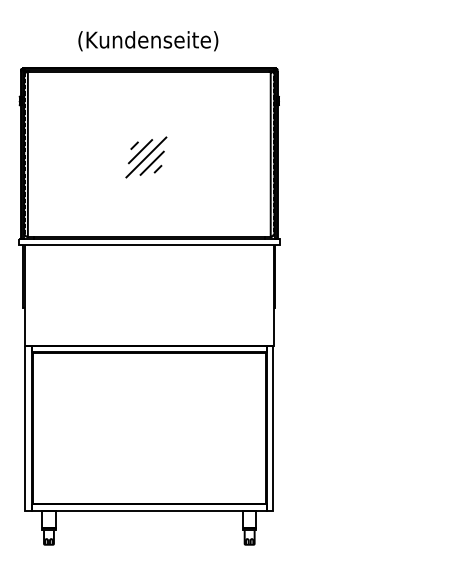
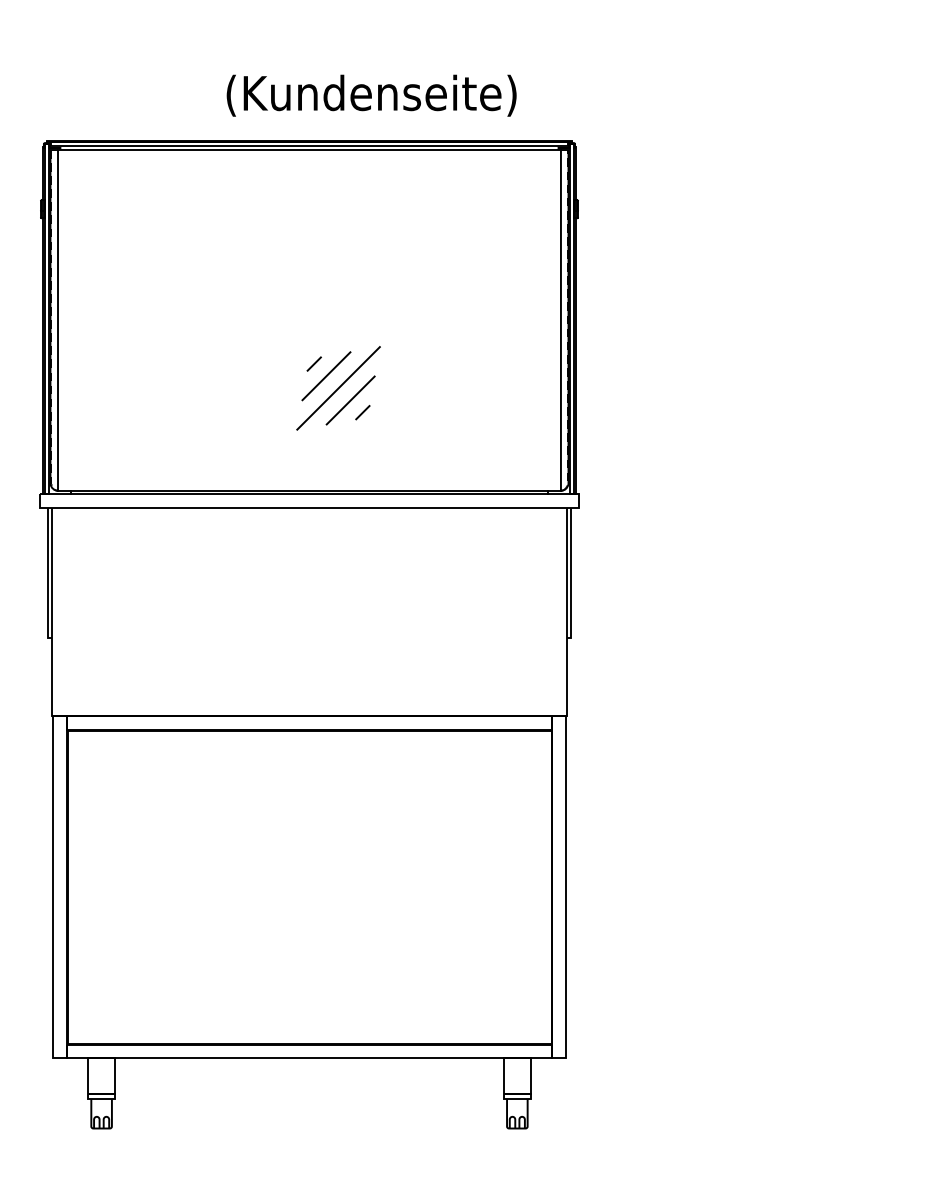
text: (148, 41) -> (371, 96), moved
part: (146, 157) -> (338, 388), moved

